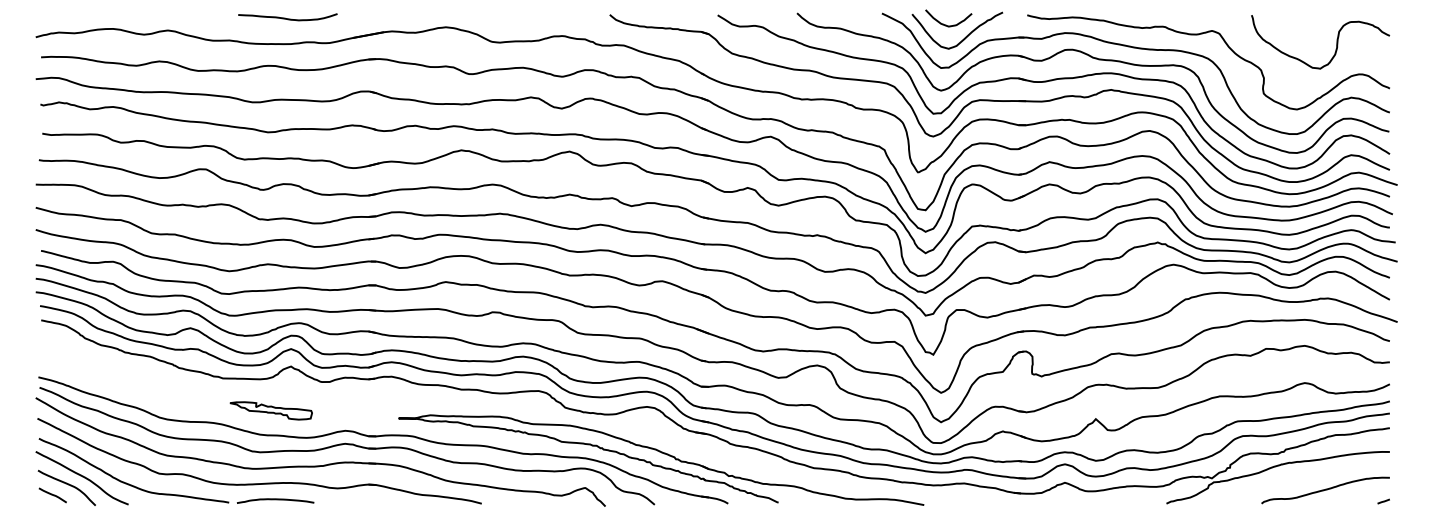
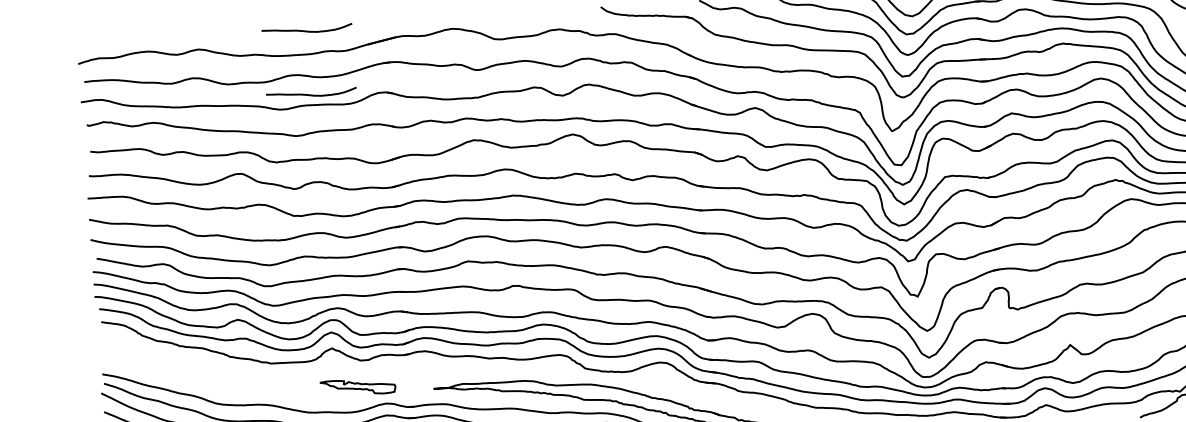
curve: (287, 88) -> (311, 94), added
part: (270, 410) -> (357, 386), moved

